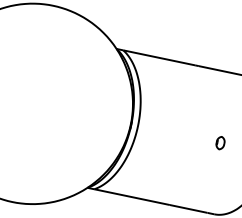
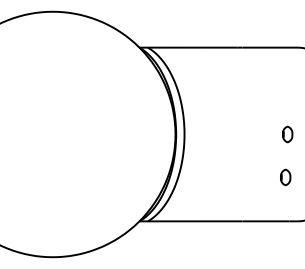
part: (211, 177) -> (285, 177), added

